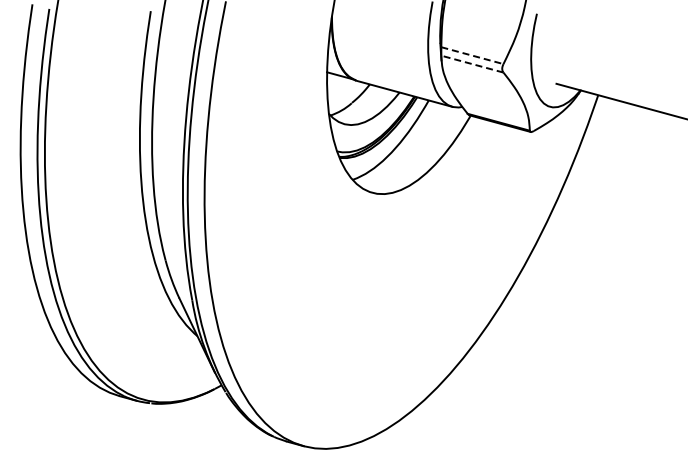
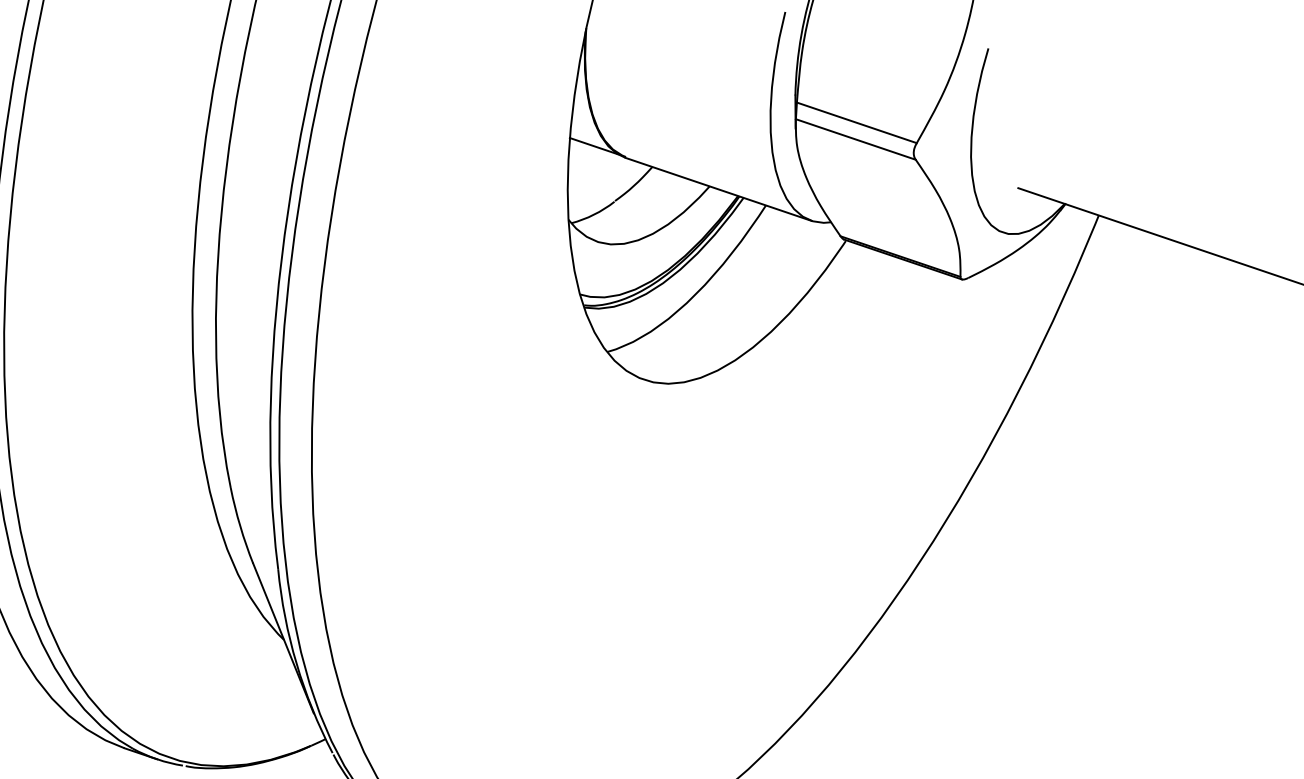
line: (472, 55) -> (857, 122), dashed -> solid
line: (471, 64) -> (853, 140), dashed -> solid

